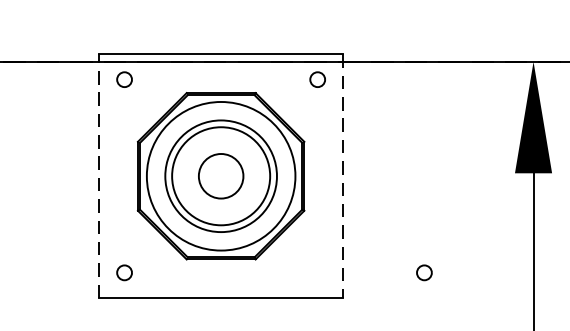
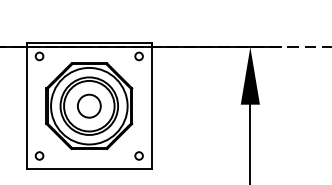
line: (99, 176) -> (26, 106), dashed -> solid
line: (343, 176) -> (152, 106), dashed -> solid
circle: (423, 271) -> (138, 155), moved

